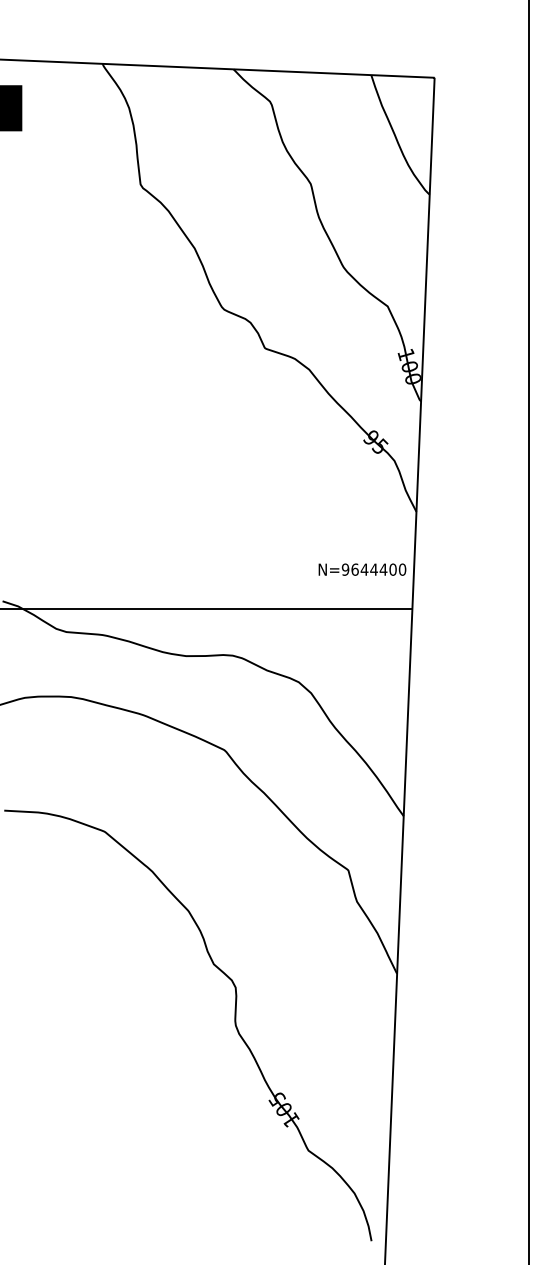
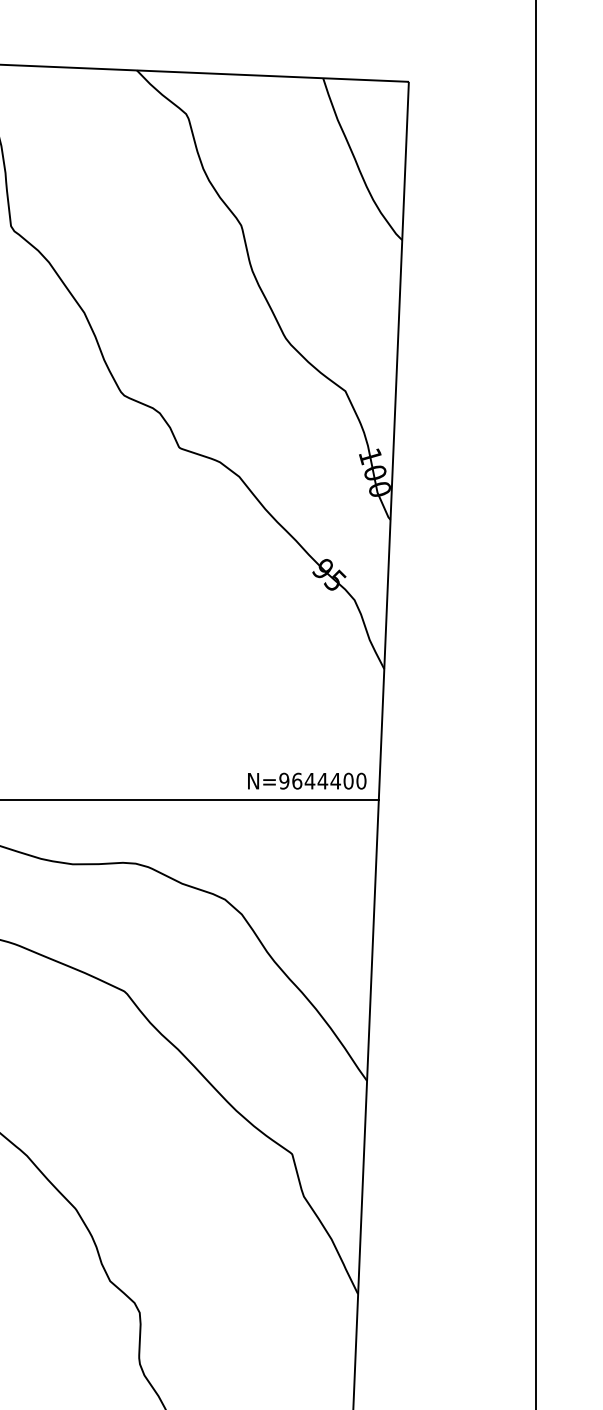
text: (362, 569) -> (307, 780), moved

